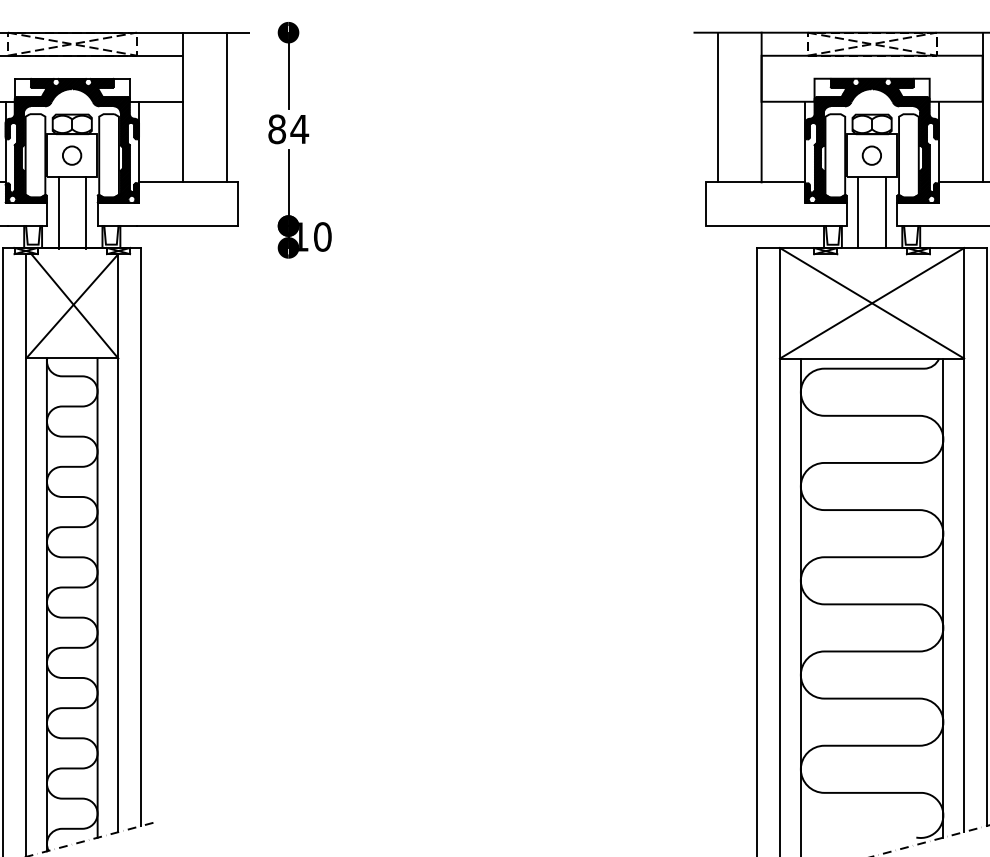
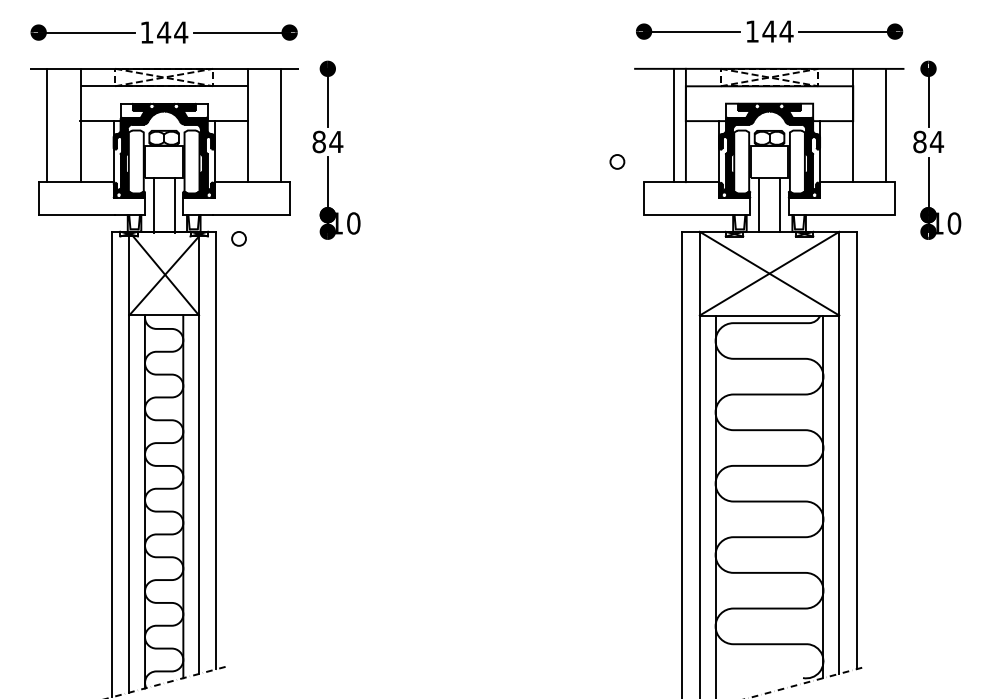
line: (717, 107) -> (673, 125), moved
circle: (71, 155) -> (238, 238), moved
circle: (872, 155) -> (617, 161), moved

